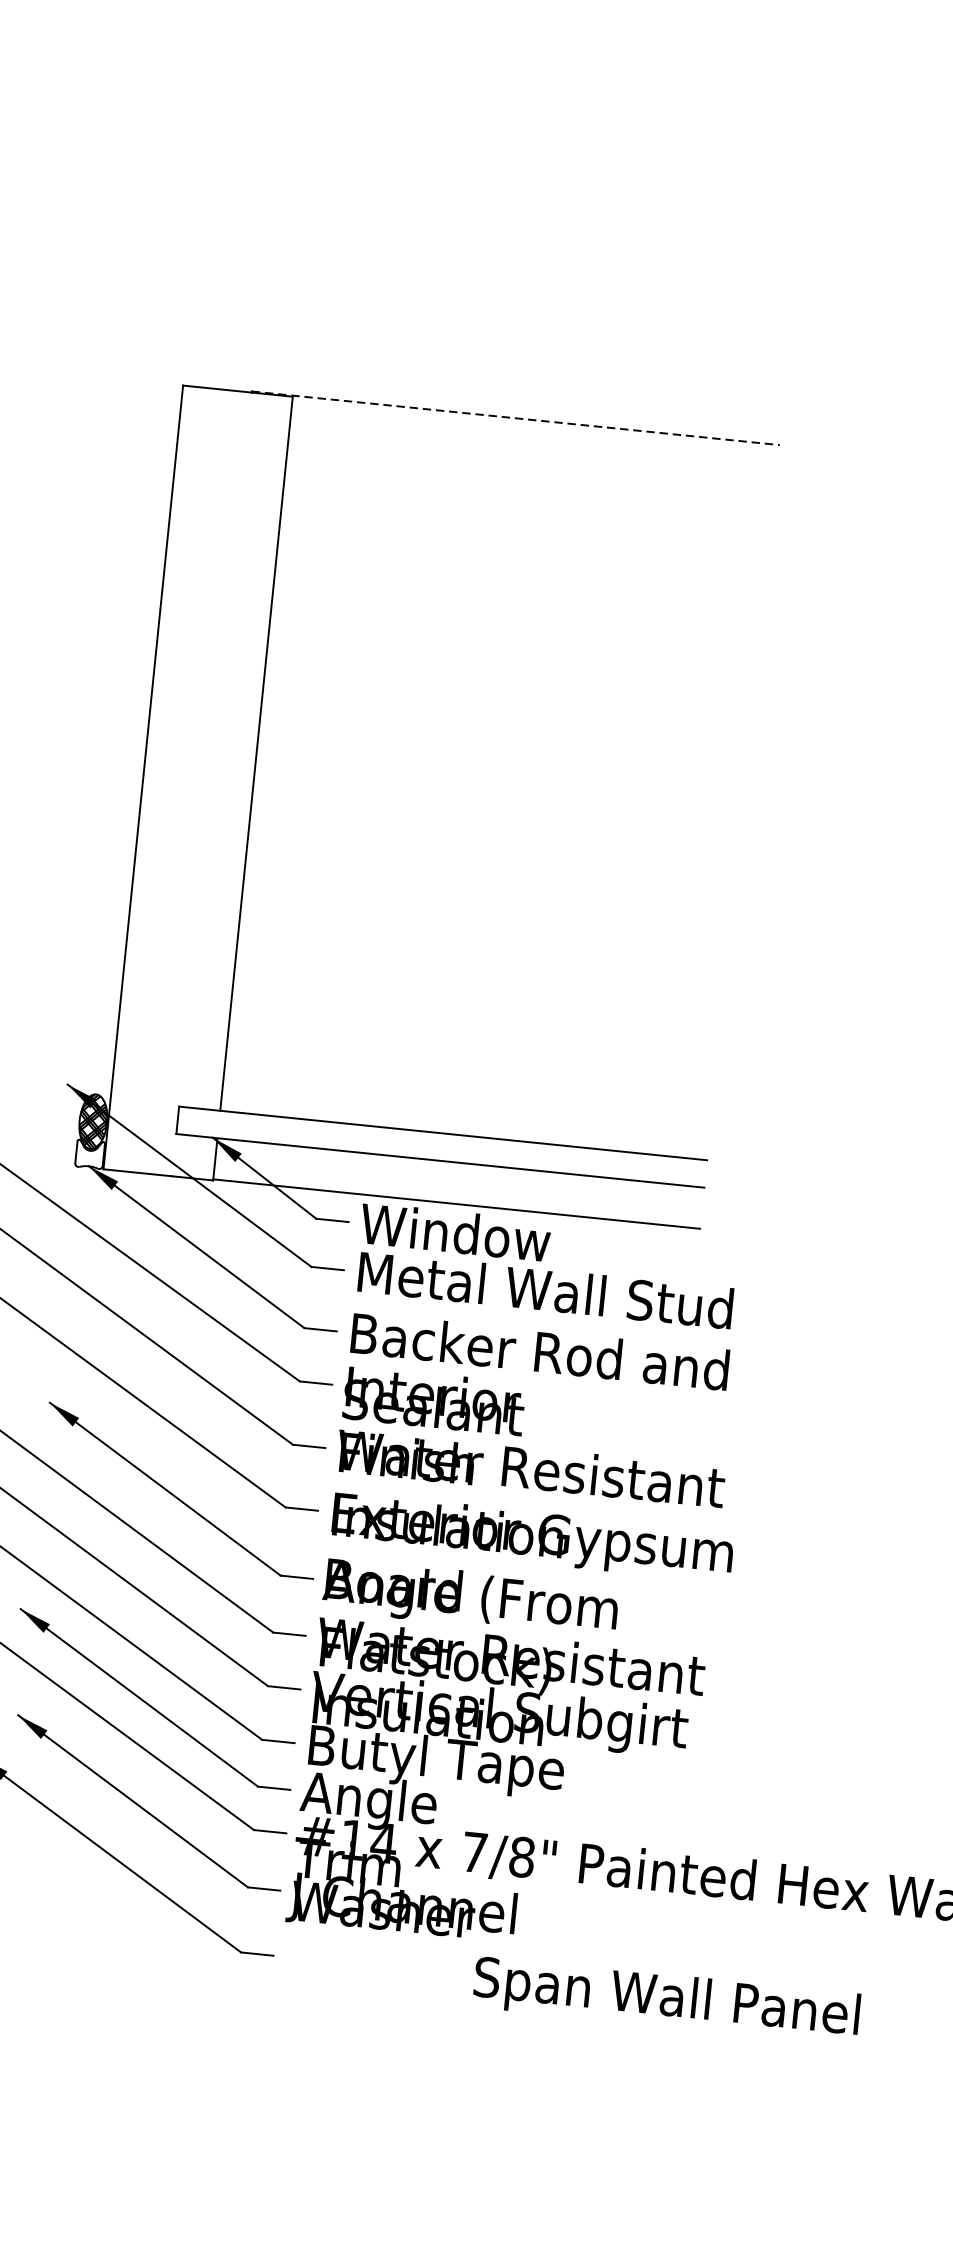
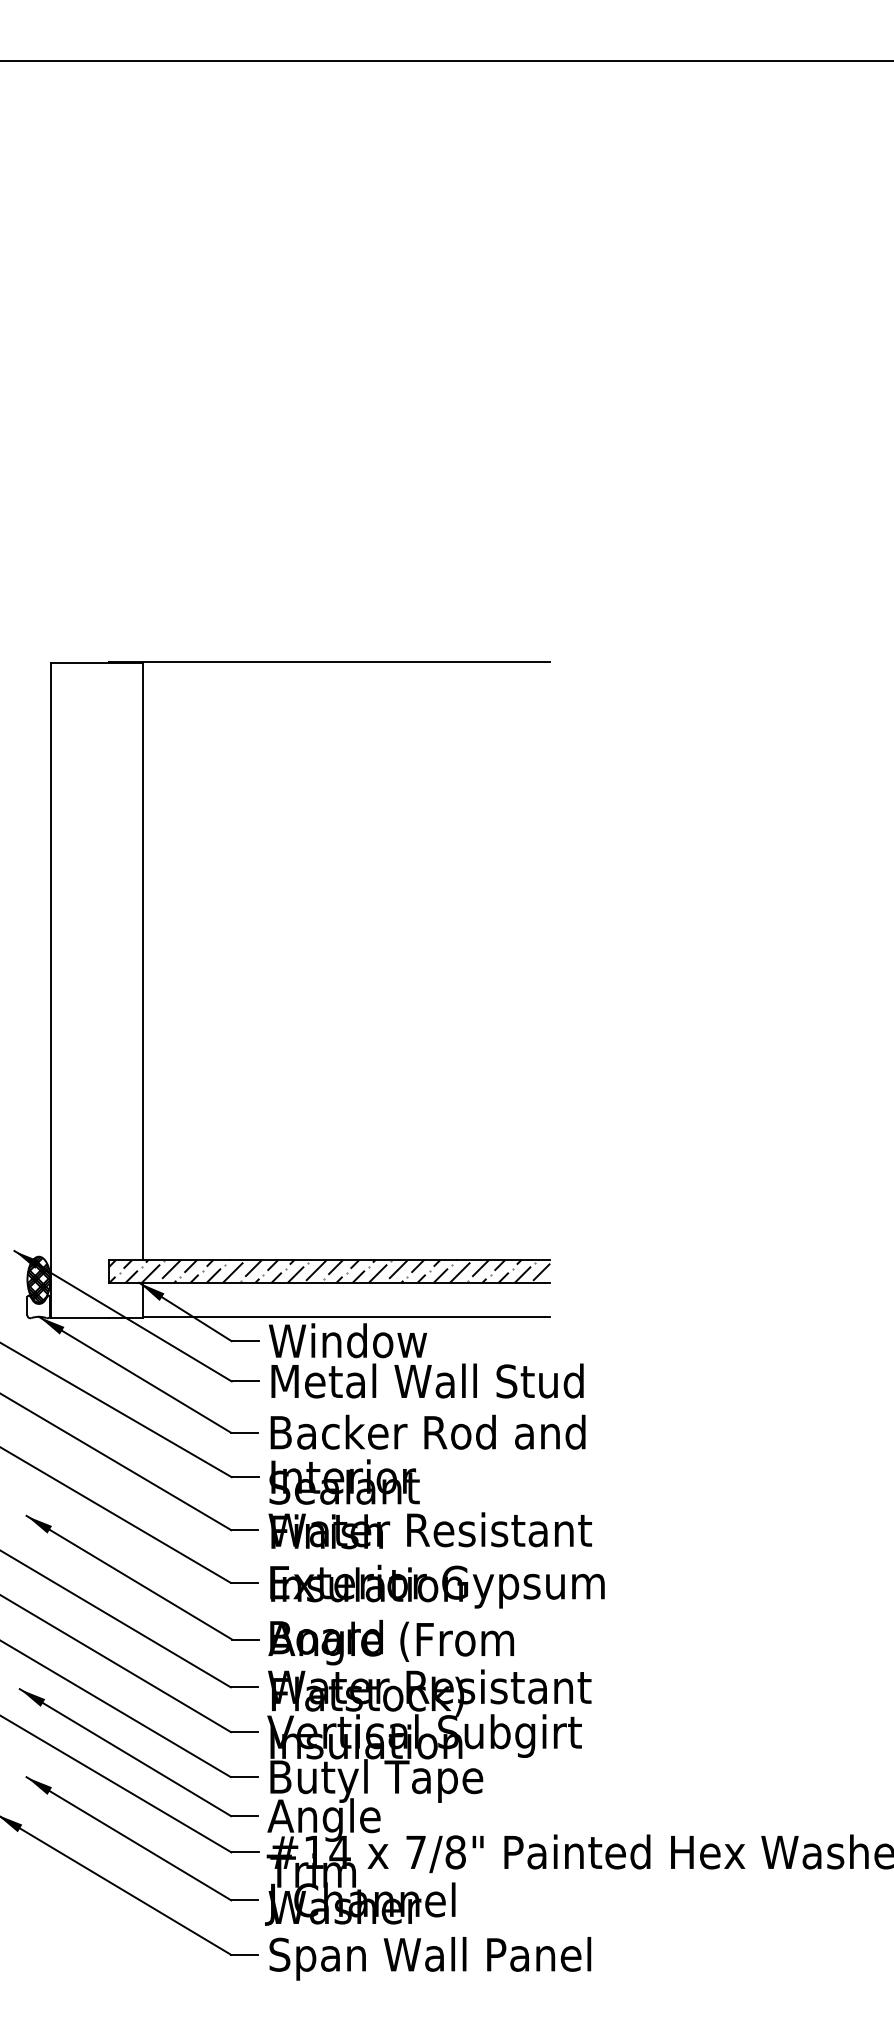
line: (515, 417) -> (329, 661), dashed -> solid
hatch: (441, 1146) -> (329, 1270), added
text: (666, 2000) -> (430, 1958), moved

